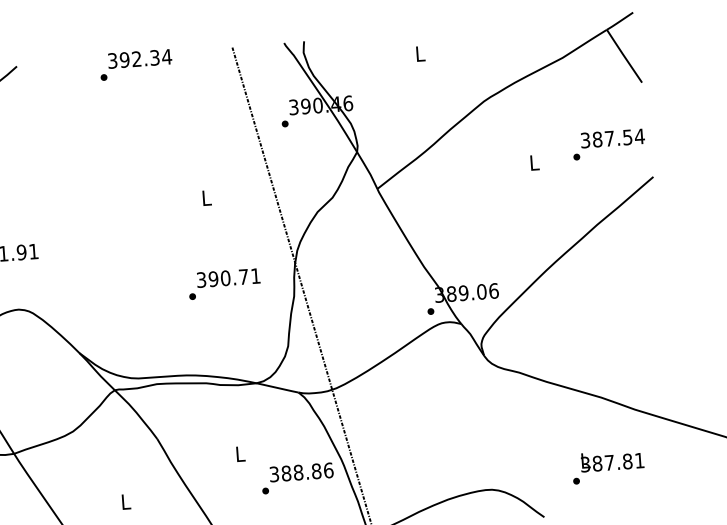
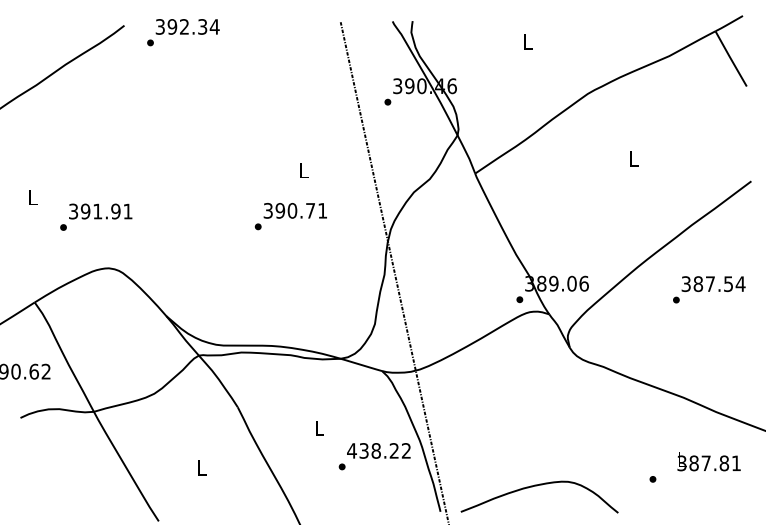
text: (136, 64) -> (183, 32), moved
text: (609, 144) -> (709, 289), moved
text: (224, 284) -> (290, 216), moved
text: (611, 460) -> (708, 461), moved
text: (301, 471) -> (379, 450), 388.86 -> 438.22

